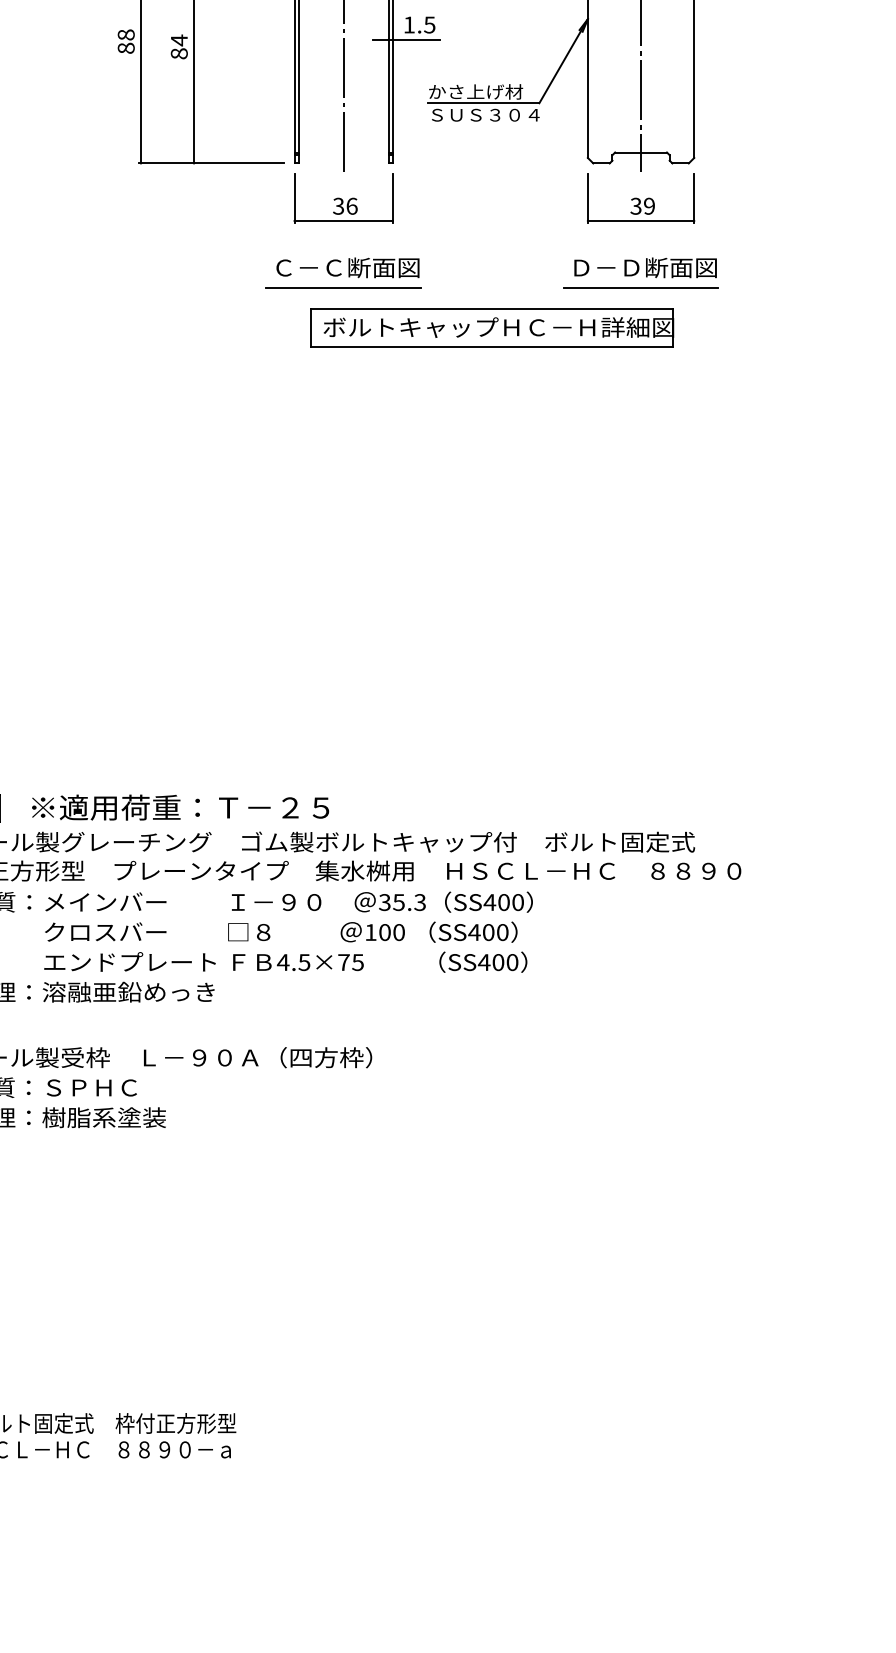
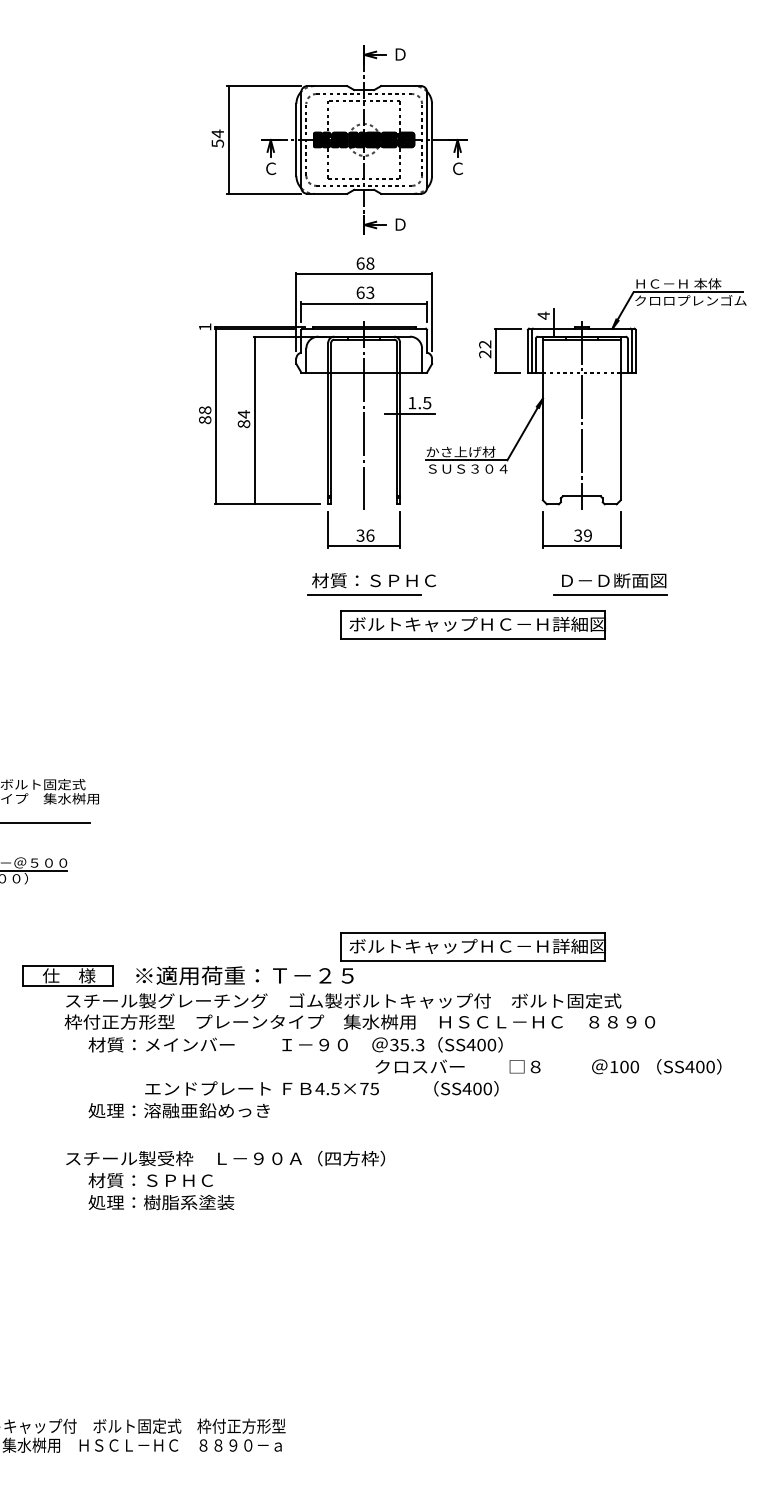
text: (357, 267) -> (374, 580), Ｃ－Ｃ断面図 -> 材質：ＳＰＨＣ
part: (640, 273) -> (610, 584), moved
part: (491, 767) -> (472, 946), added
text: (281, 931) -> (548, 1066), moved

